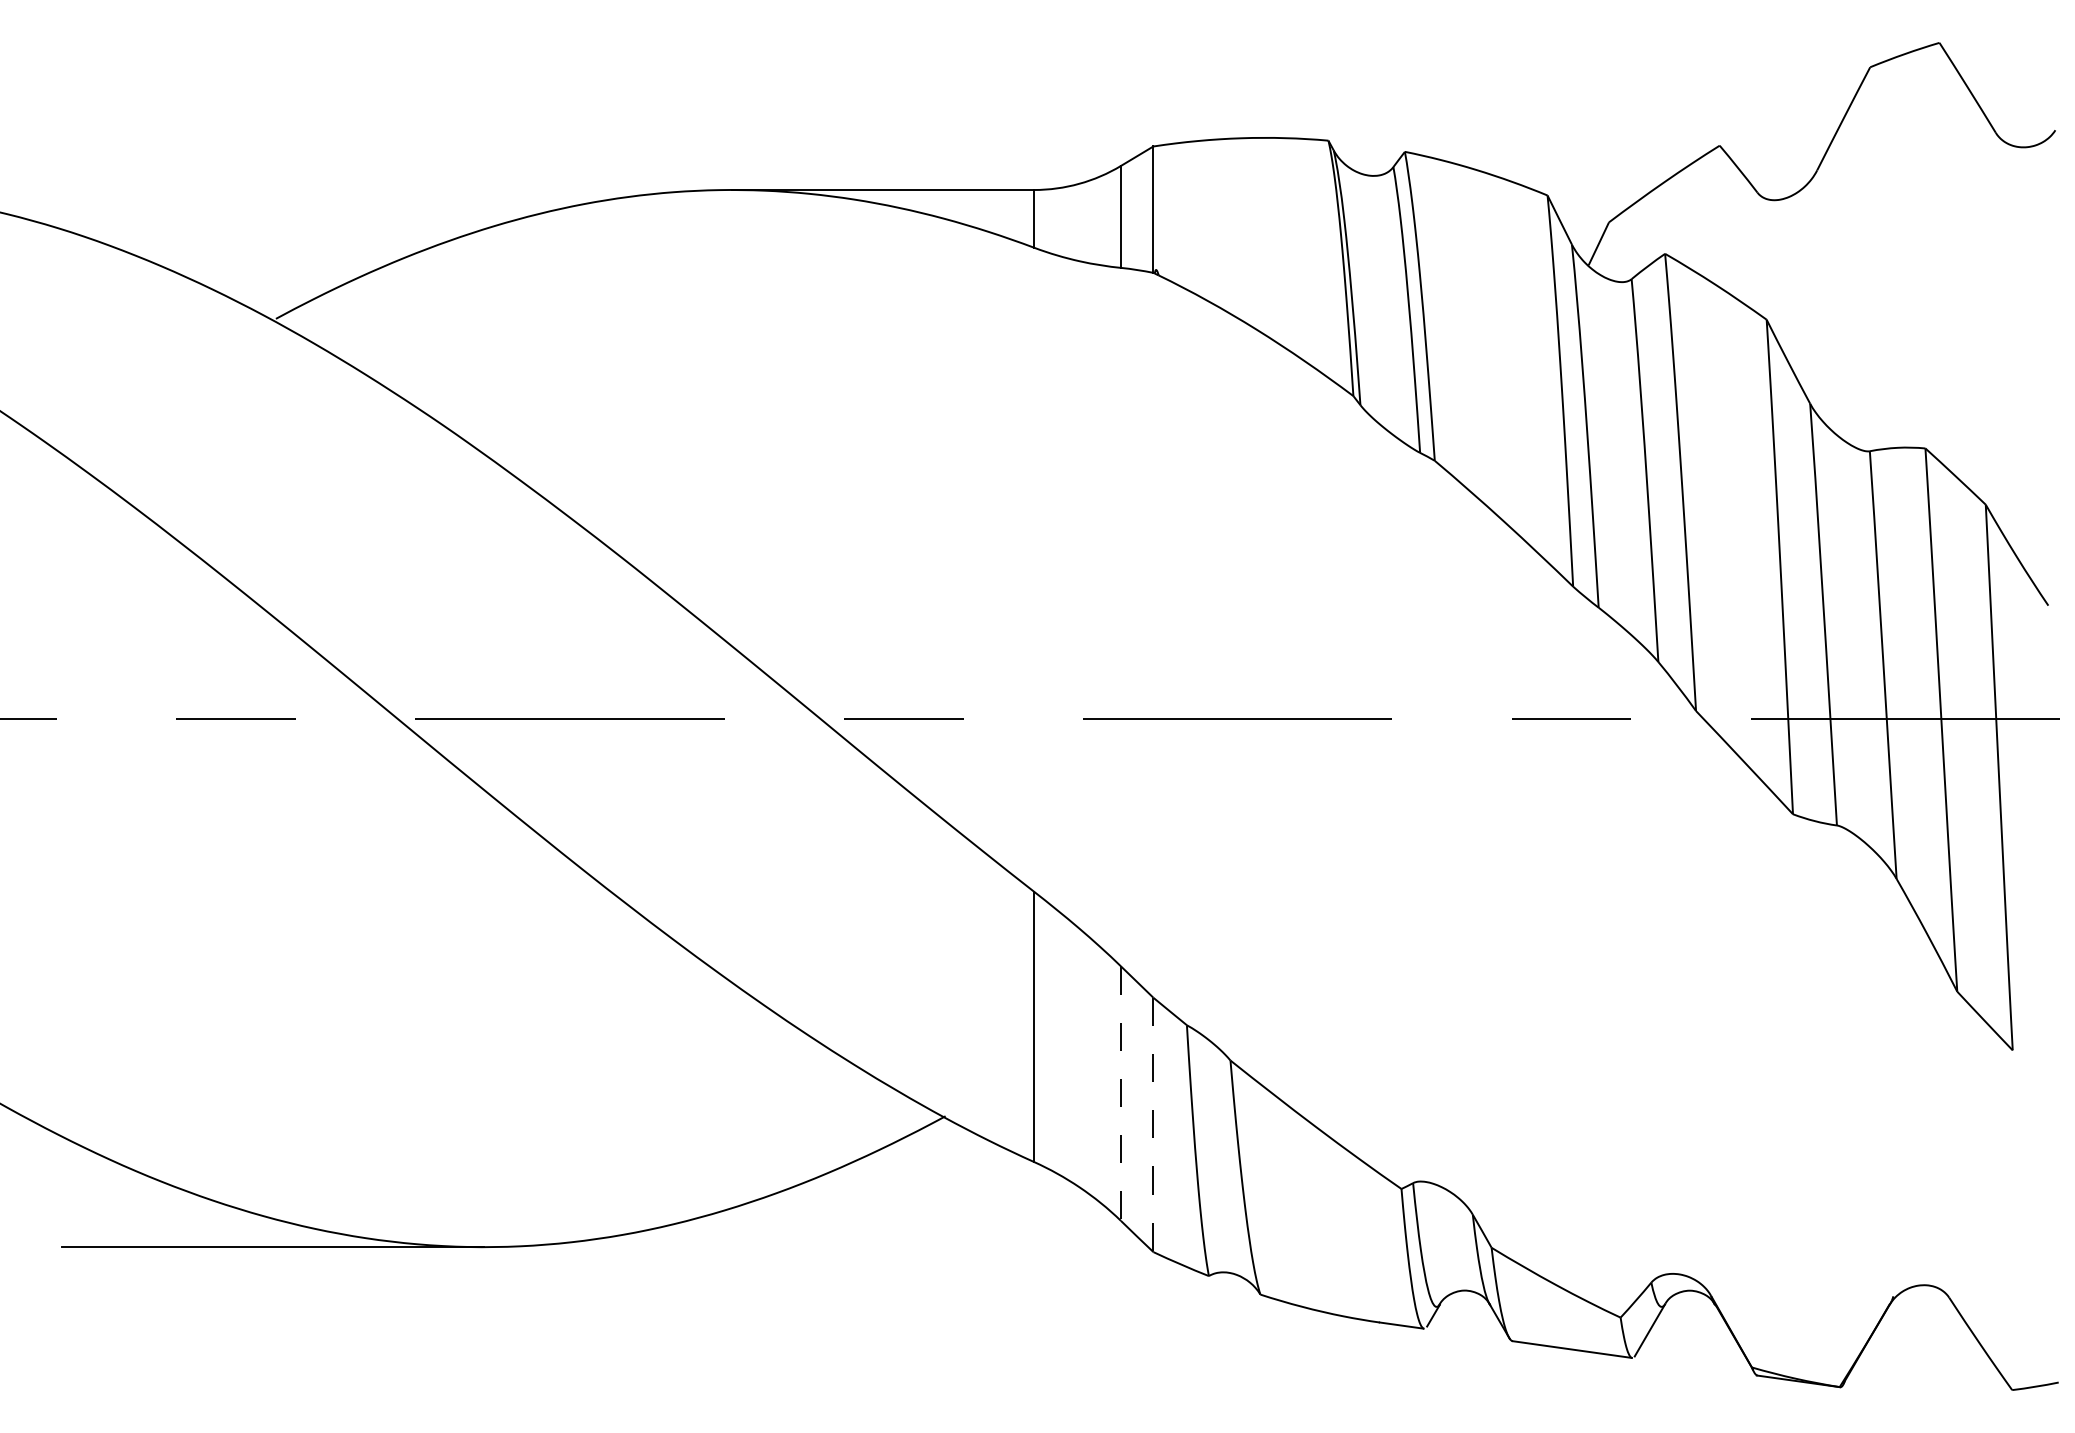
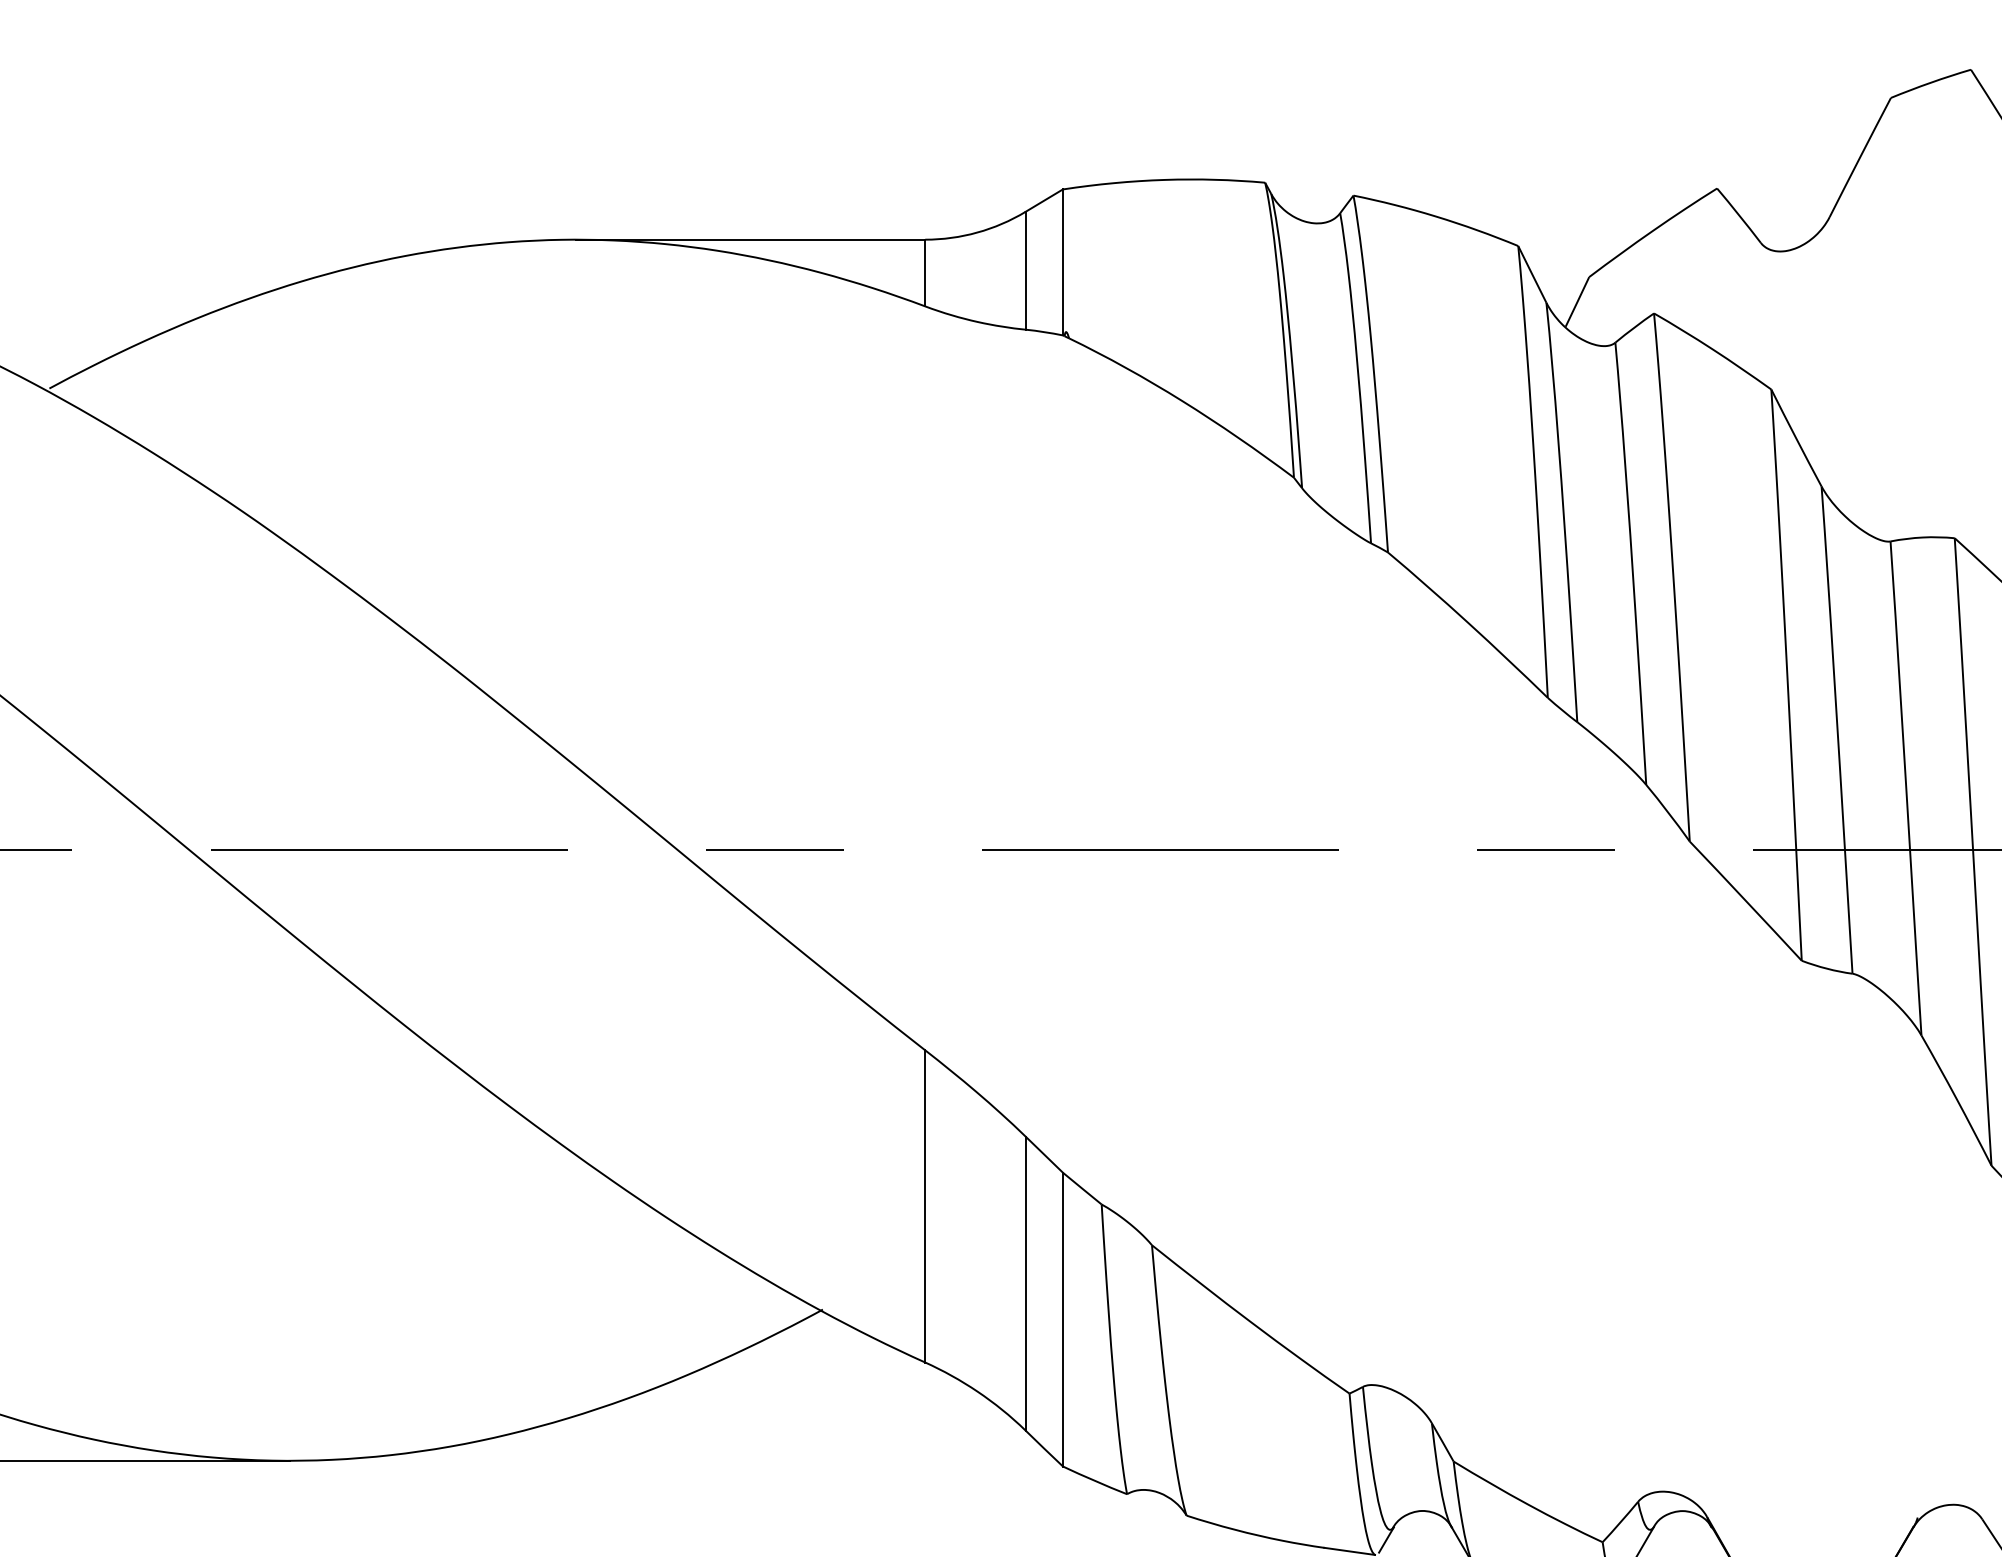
line: (1121, 1094) -> (1026, 1284), dashed -> solid
line: (1153, 1125) -> (1063, 1320), dashed -> solid

